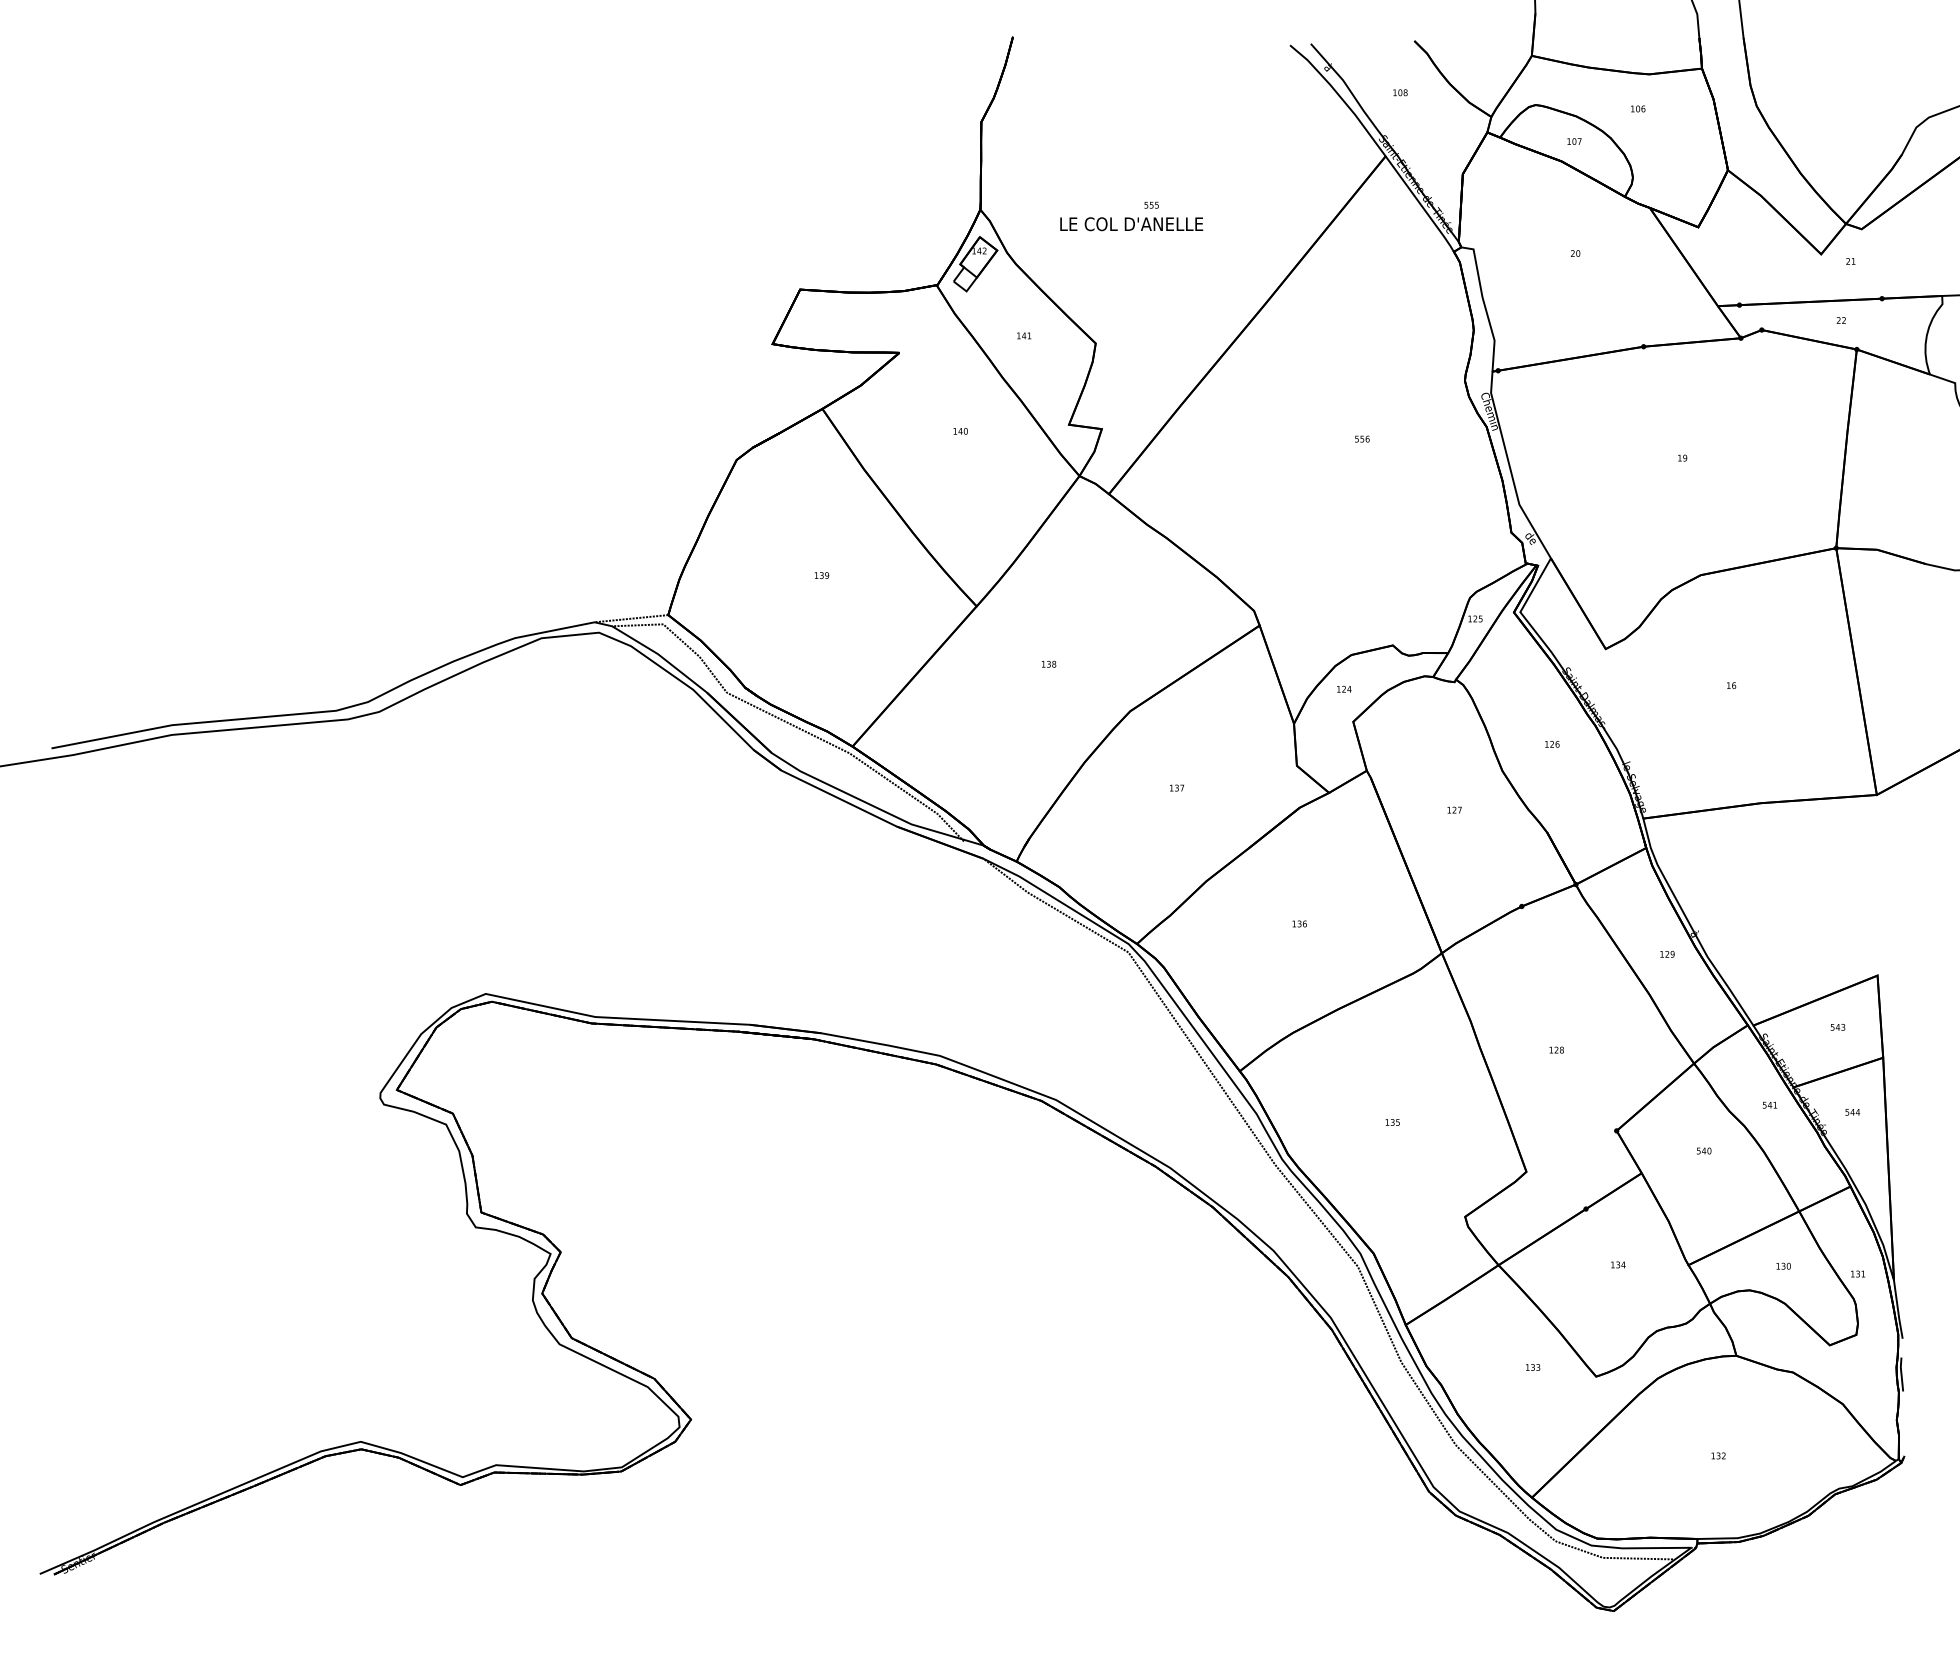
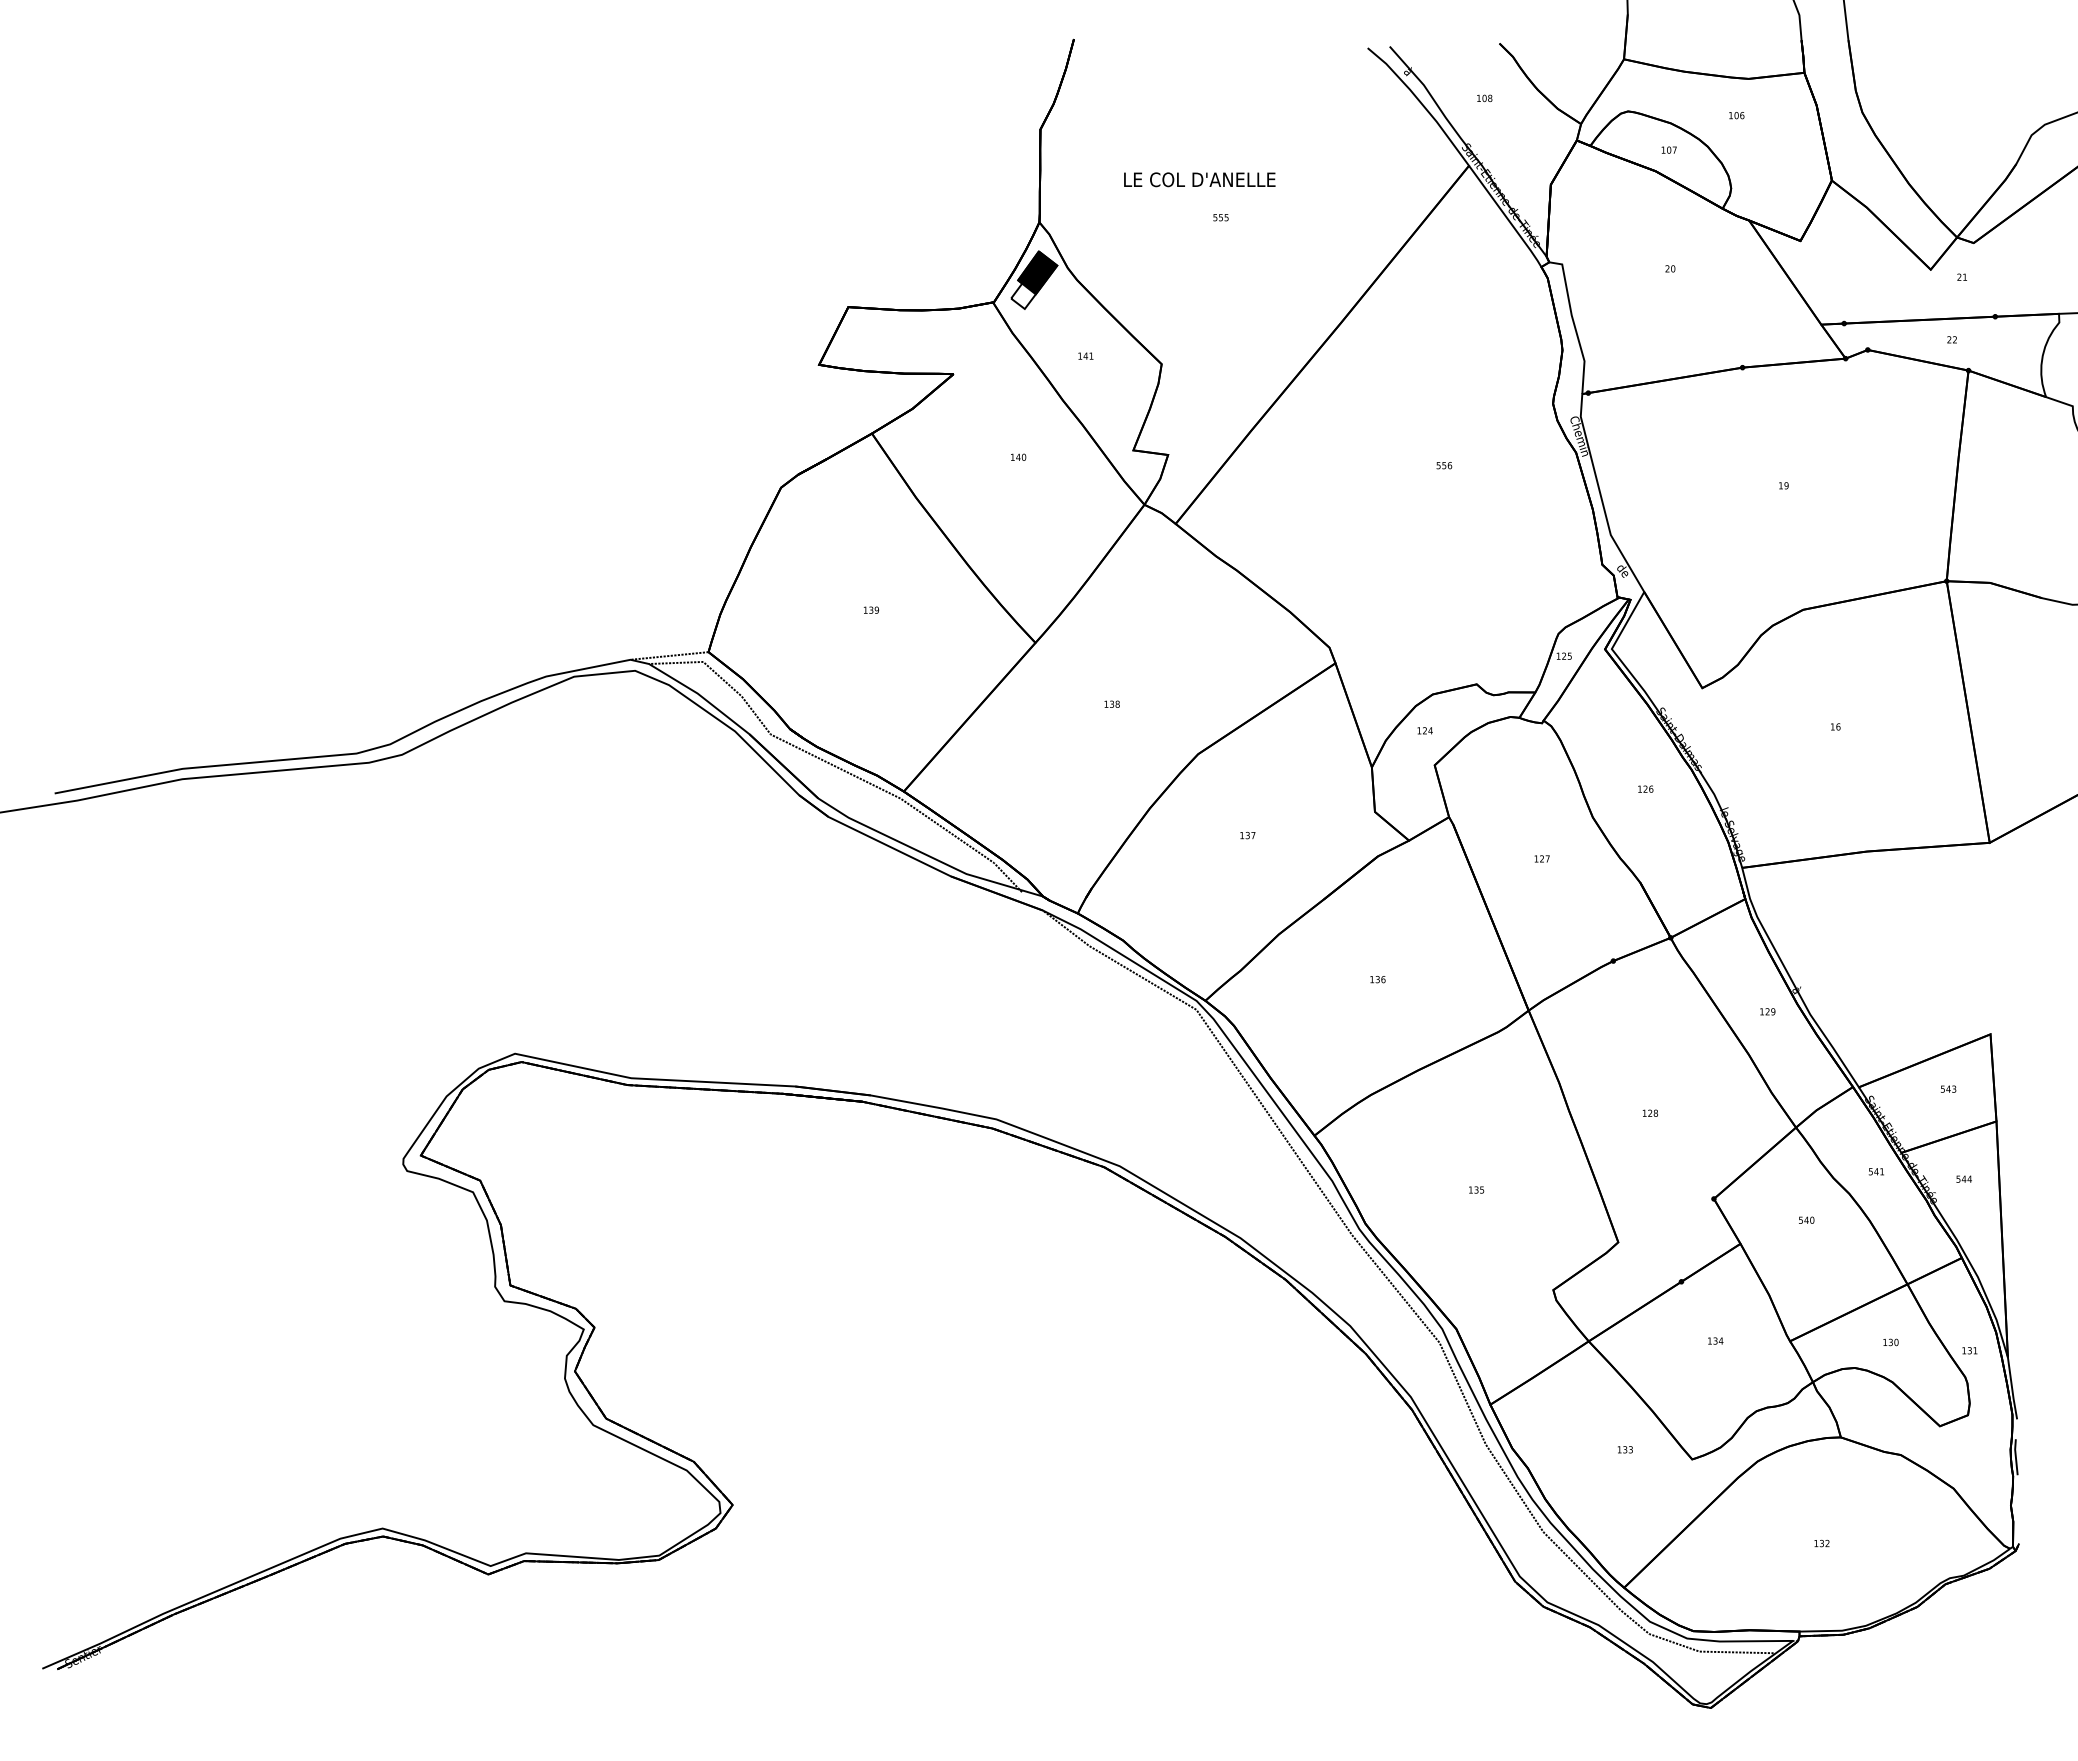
text: (1131, 223) -> (1199, 179), moved
fill: (978, 256) -> (1037, 272), added

